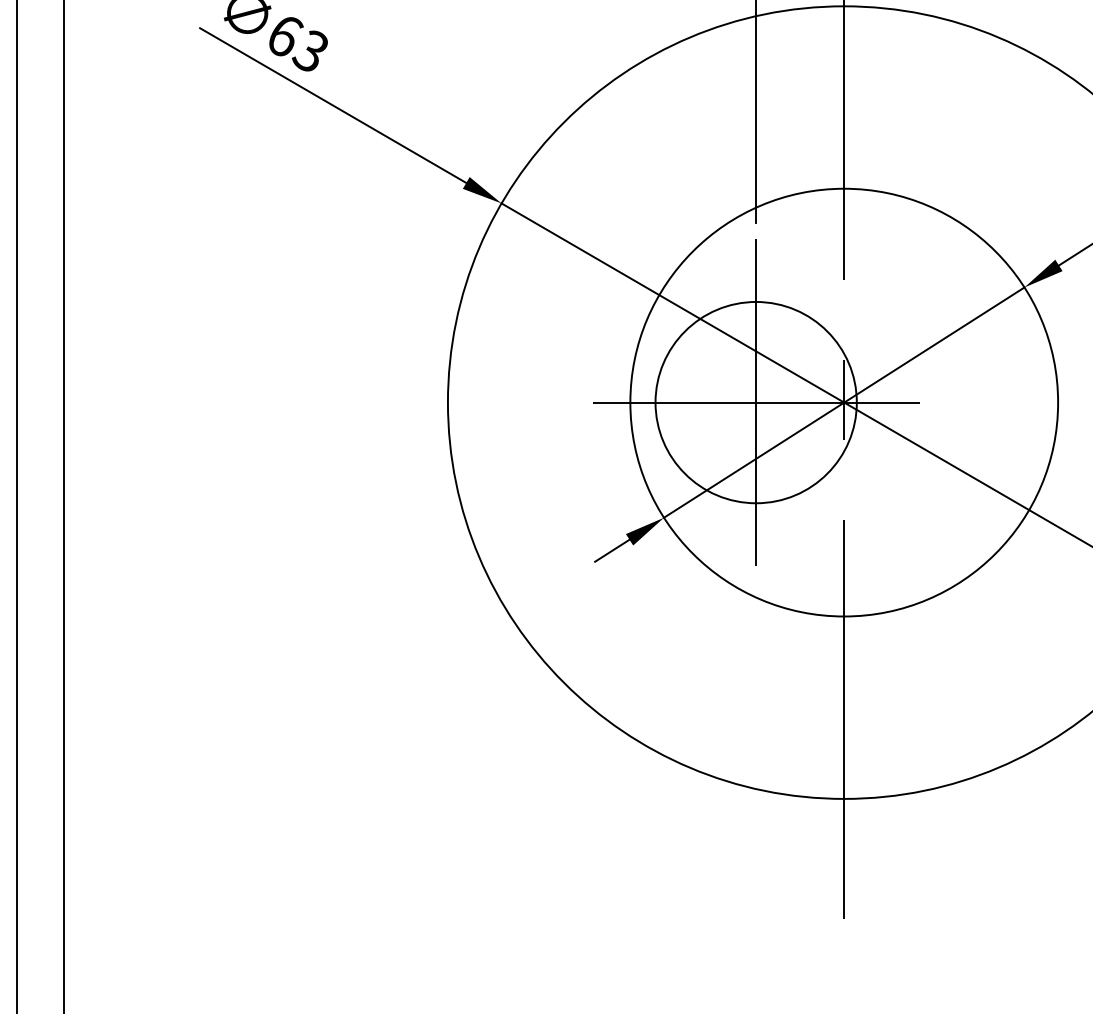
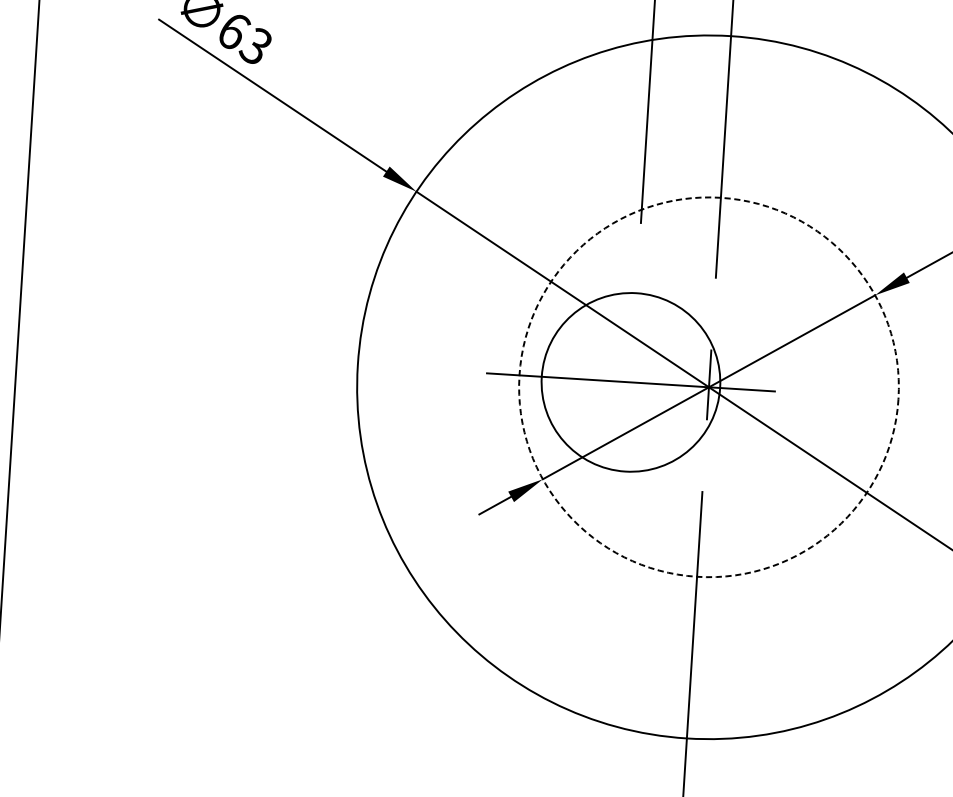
line: (756, 402) -> (631, 382), removed
circle: (844, 402) -> (709, 387), solid -> dashed

